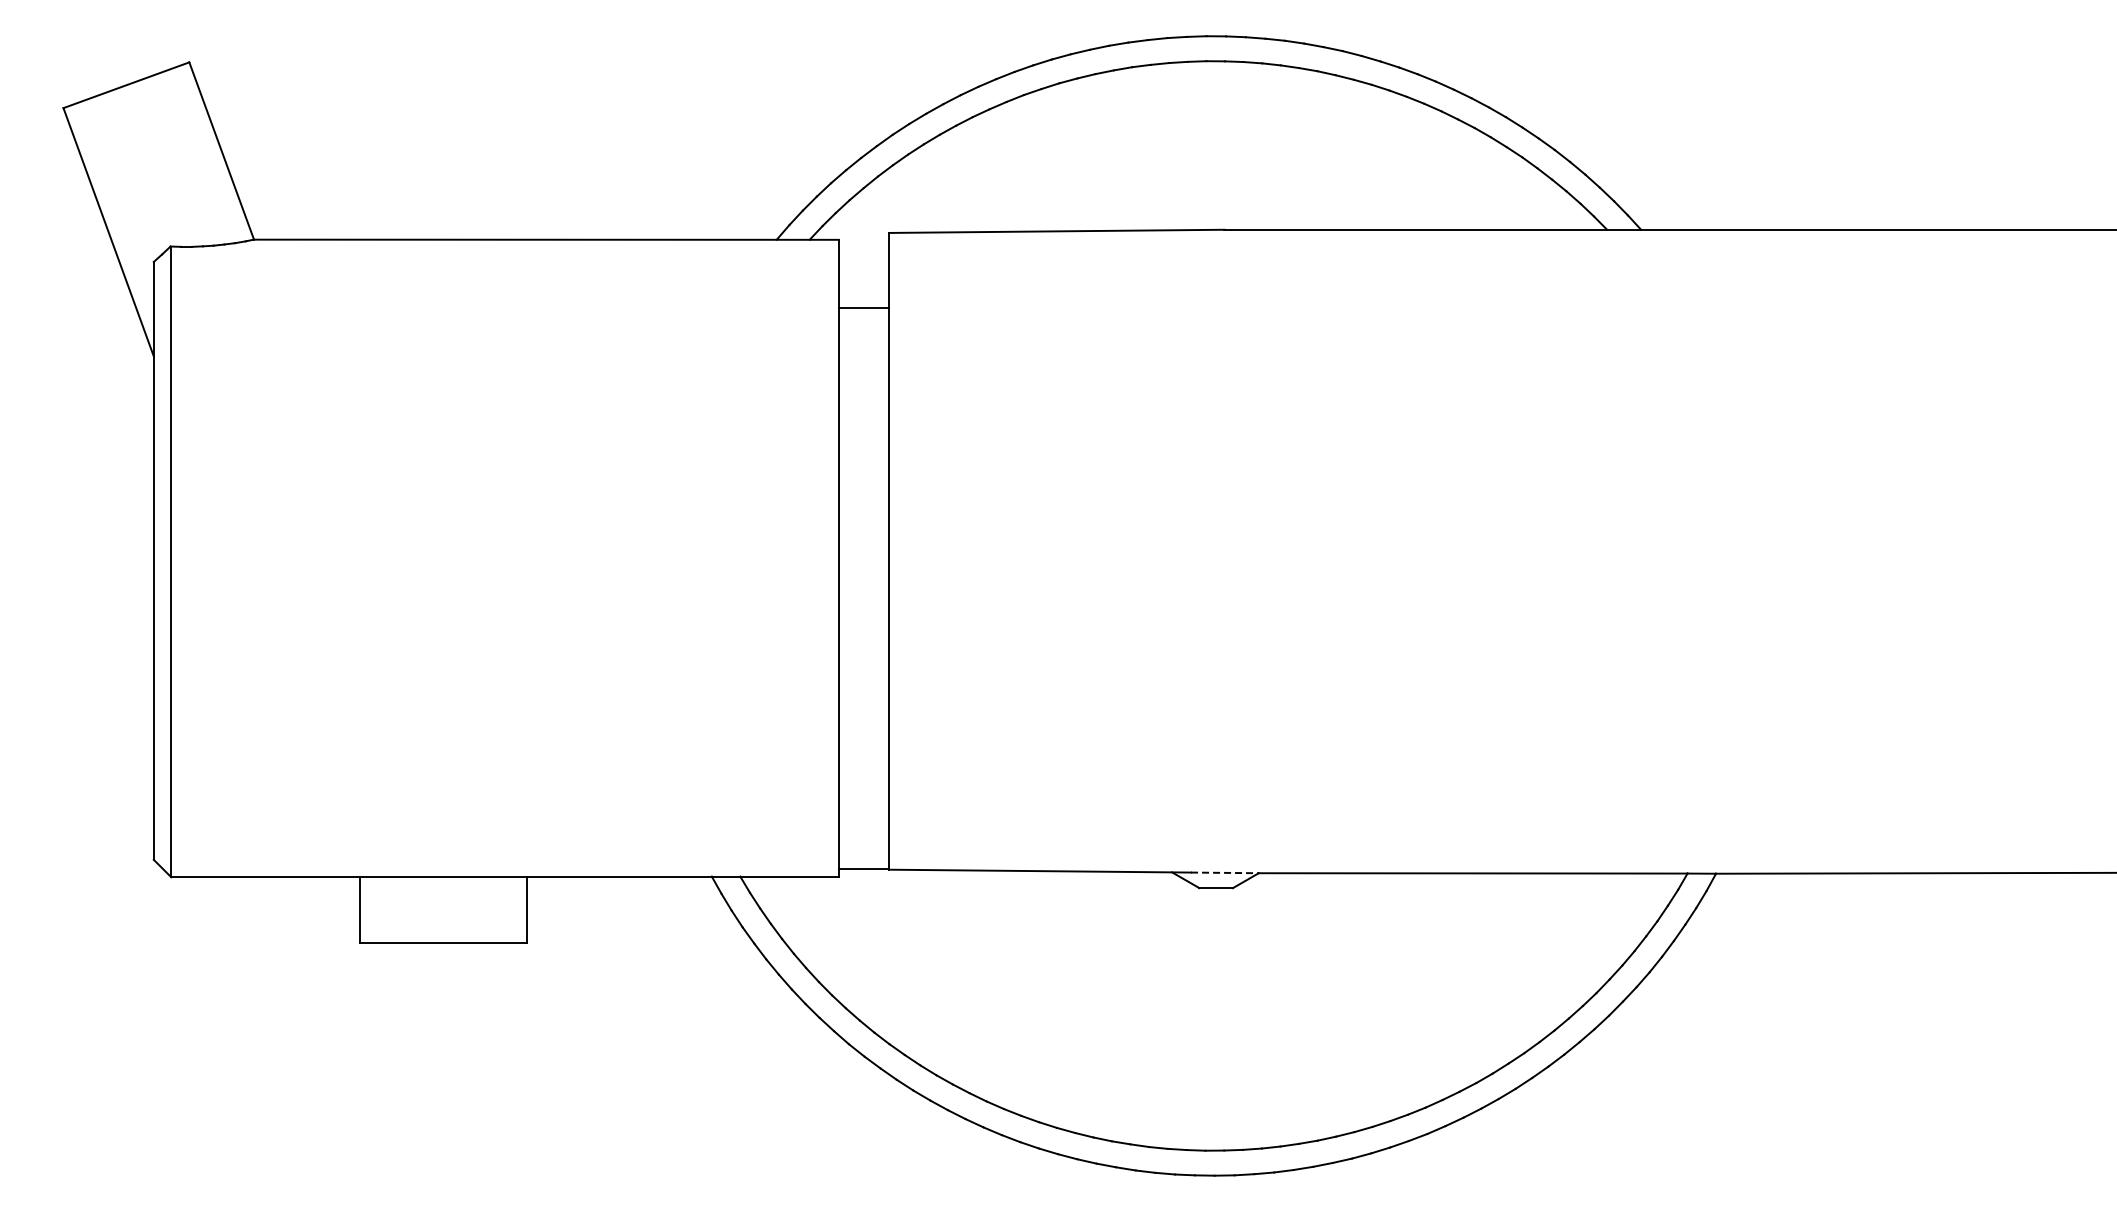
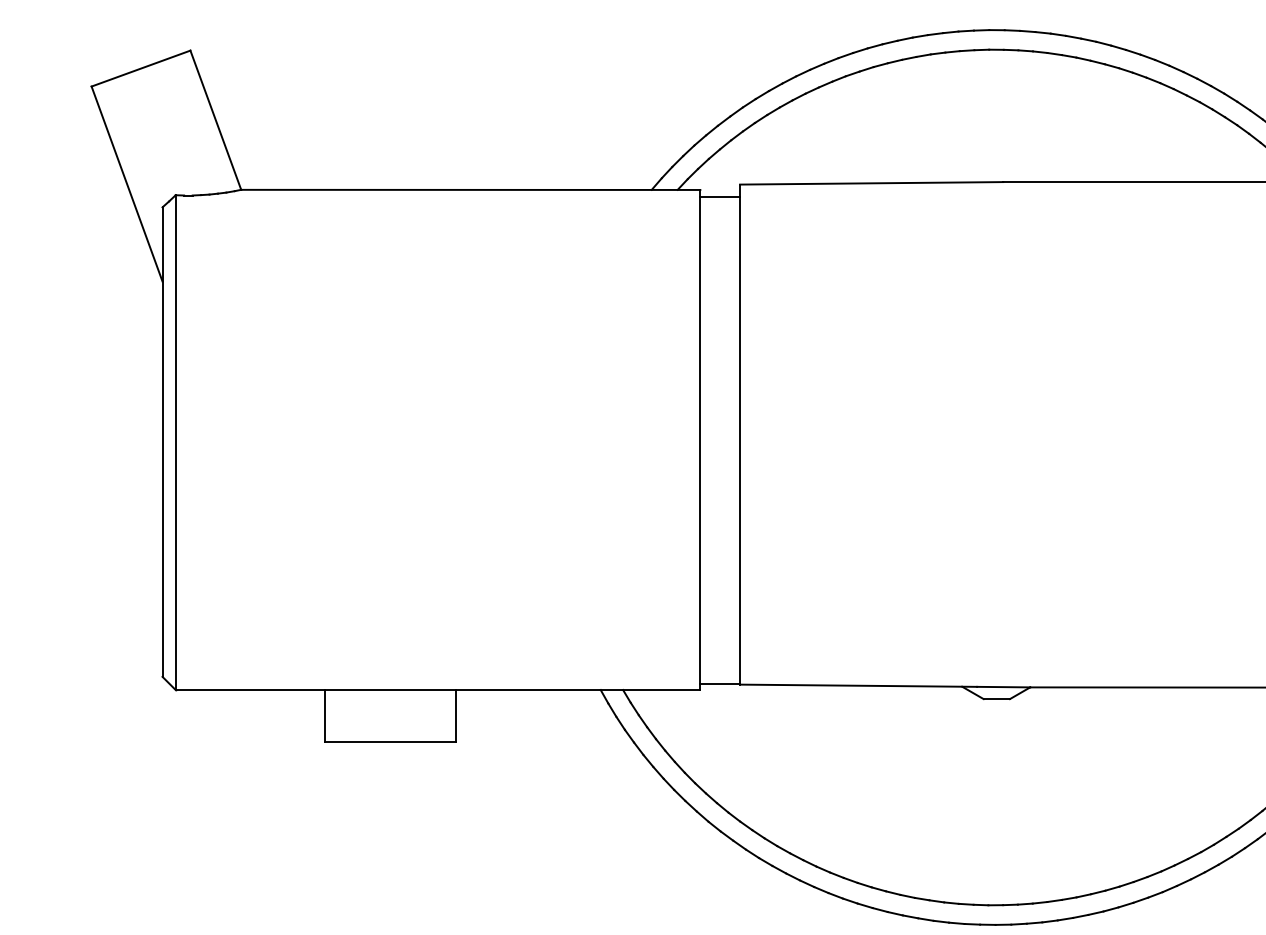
line: (863, 308) -> (719, 197), moved
line: (1224, 872) -> (1003, 686), dashed -> solid

